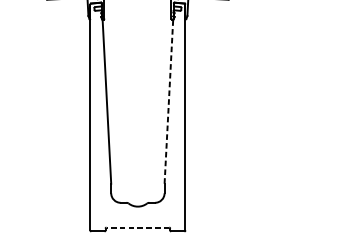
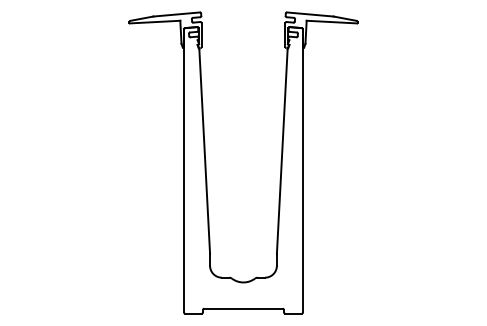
line: (169, 102) -> (282, 151), dashed -> solid
line: (137, 227) -> (243, 308), dashed -> solid

